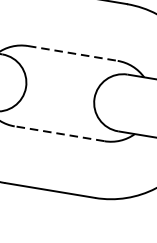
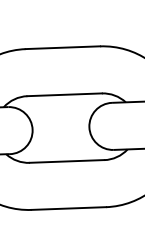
line: (73, 53) -> (65, 94), dashed -> solid
line: (58, 133) -> (66, 161), dashed -> solid

